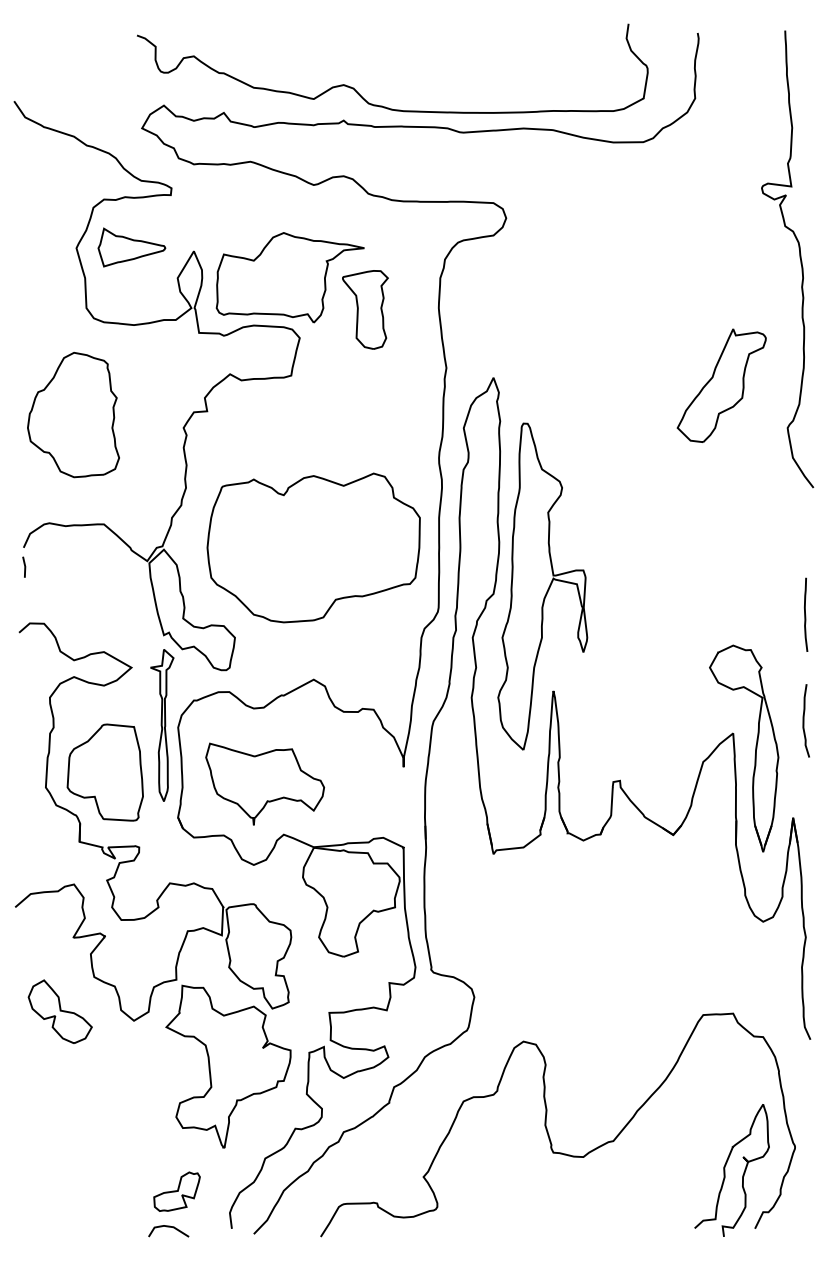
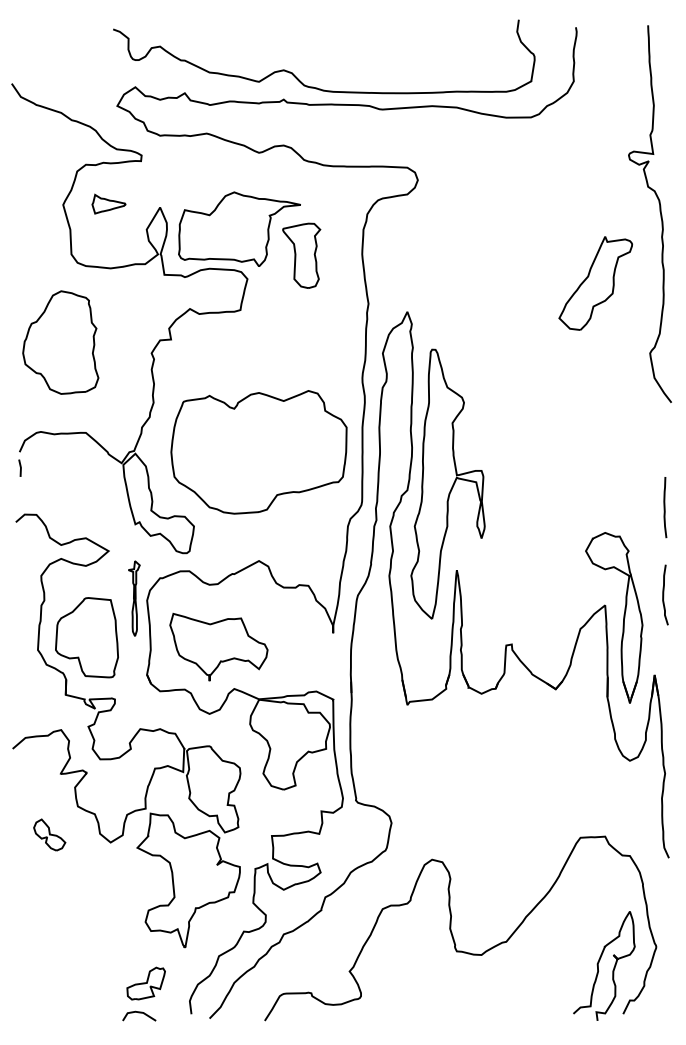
part: (131, 246) -> (108, 203), size x0.6
part: (721, 385) -> (595, 283), moved
part: (162, 725) -> (134, 598), size x0.6
part: (59, 1011) -> (49, 834), size x0.6

